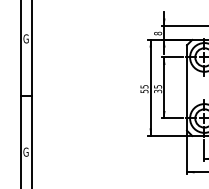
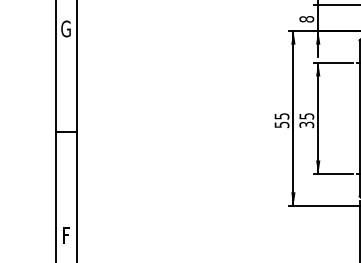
text: (25, 151) -> (64, 234), G -> F

